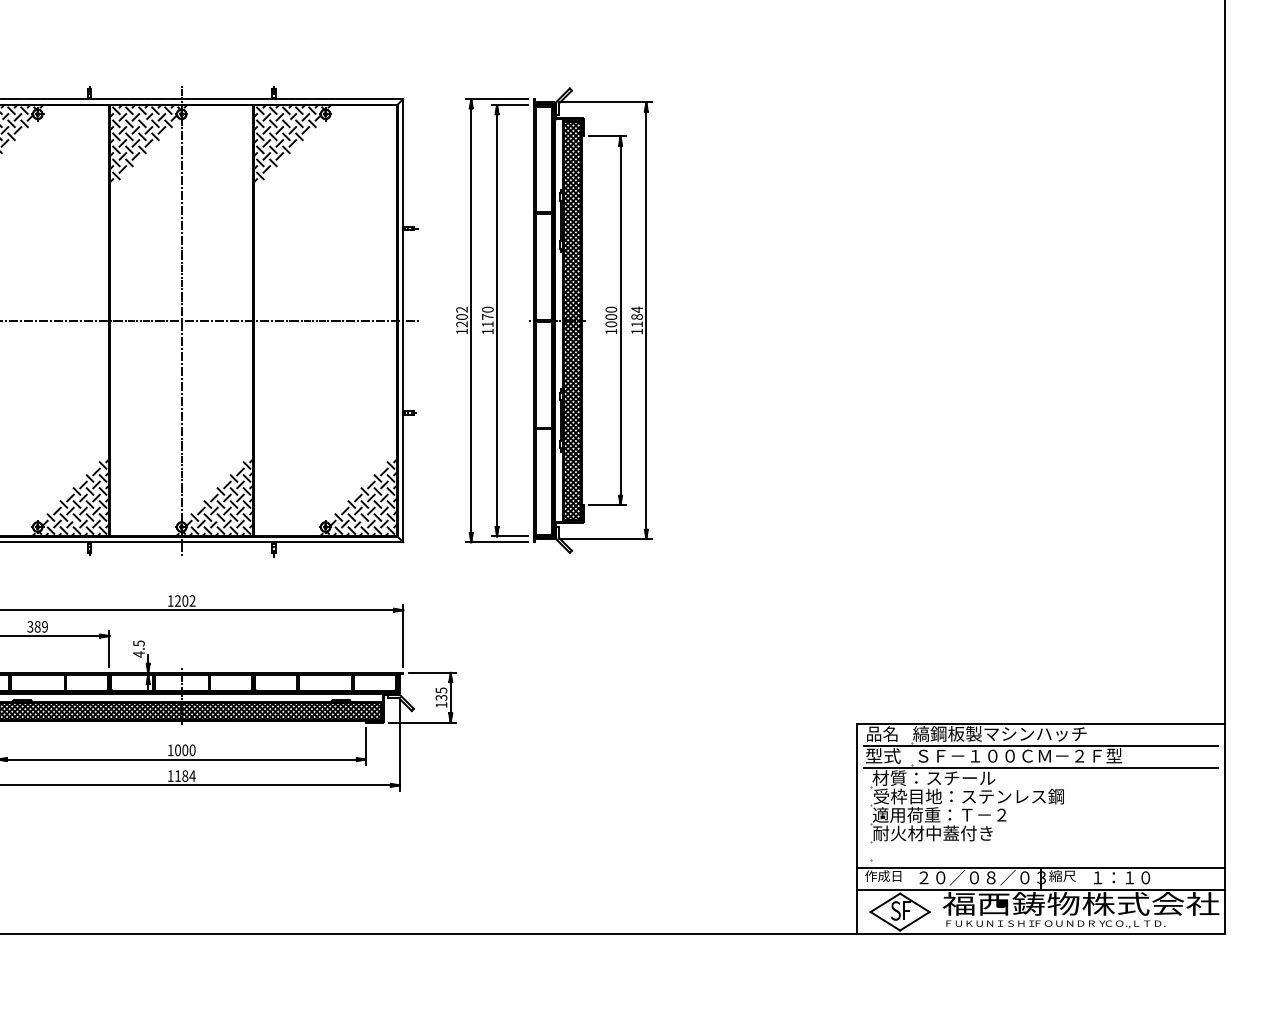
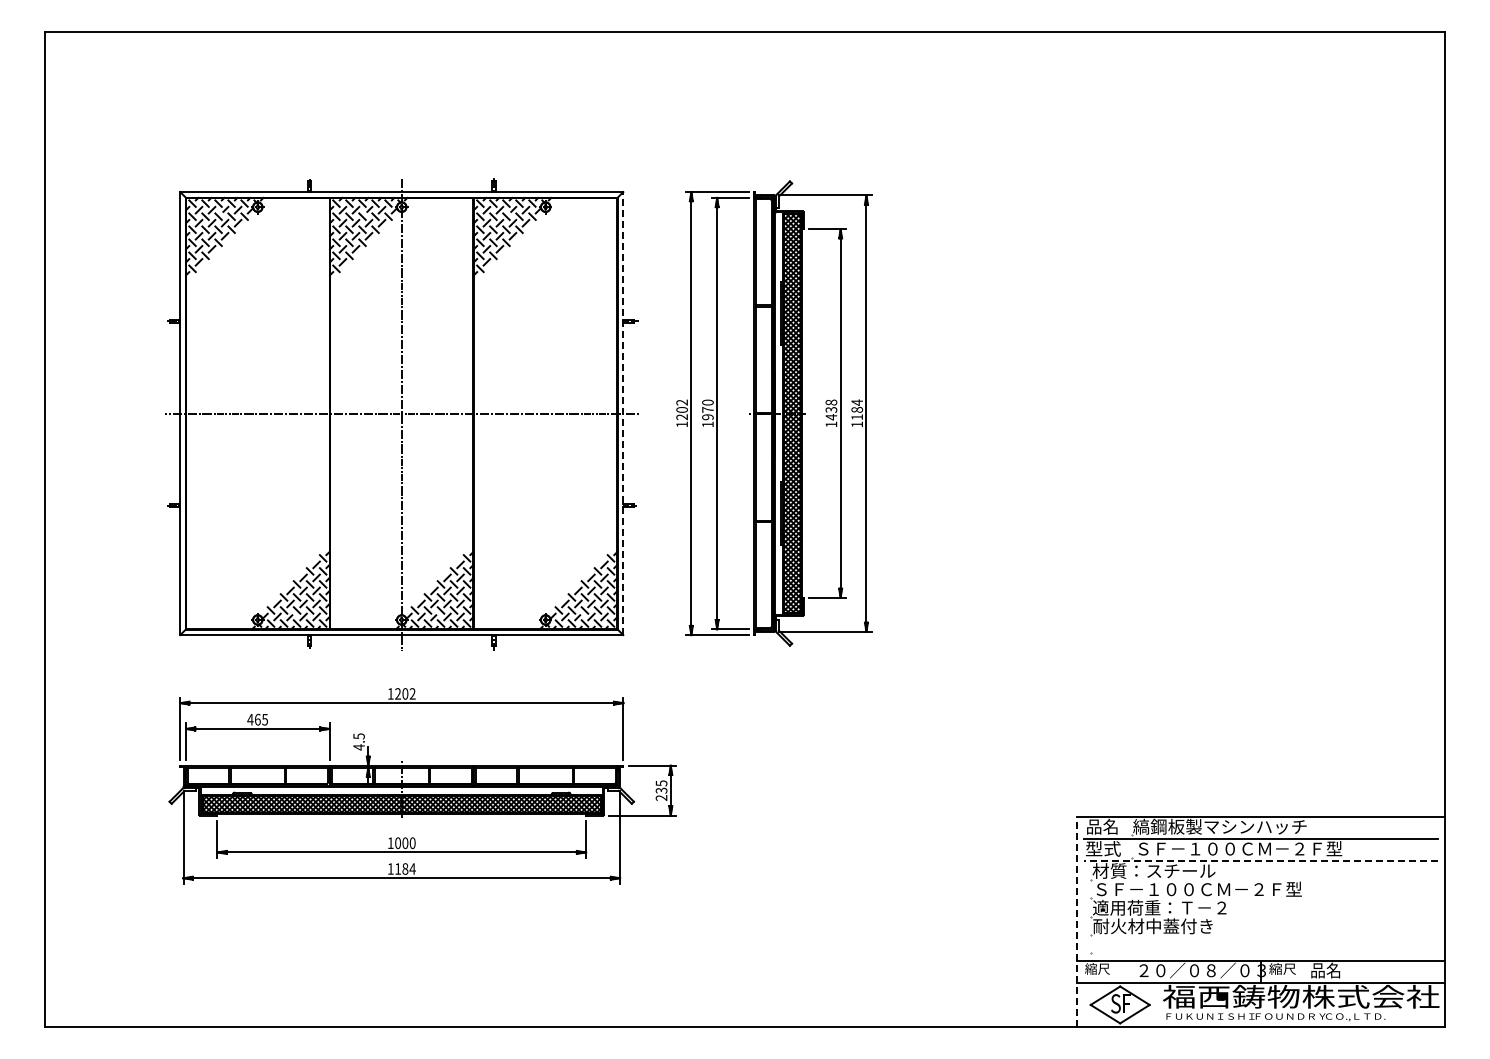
text: (611, 316) -> (831, 409), 1000 -> 1438
line: (403, 320) -> (623, 413), solid -> dashed
text: (487, 324) -> (707, 417), 1170 -> 1970
text: (37, 626) -> (257, 719), 389 -> 465
text: (441, 704) -> (661, 797), 135 -> 235
line: (1041, 768) -> (1261, 861), solid -> dashed
text: (977, 796) -> (1197, 889), 受枠目地：ステンレス鋼 -> ＳＦ－１００ＣＭ－２Ｆ型
line: (856, 828) -> (1076, 921), solid -> dashed
text: (883, 875) -> (1103, 968), 作成日 -> 縮尺
text: (1120, 877) -> (1340, 970), １：１０ -> 品名

